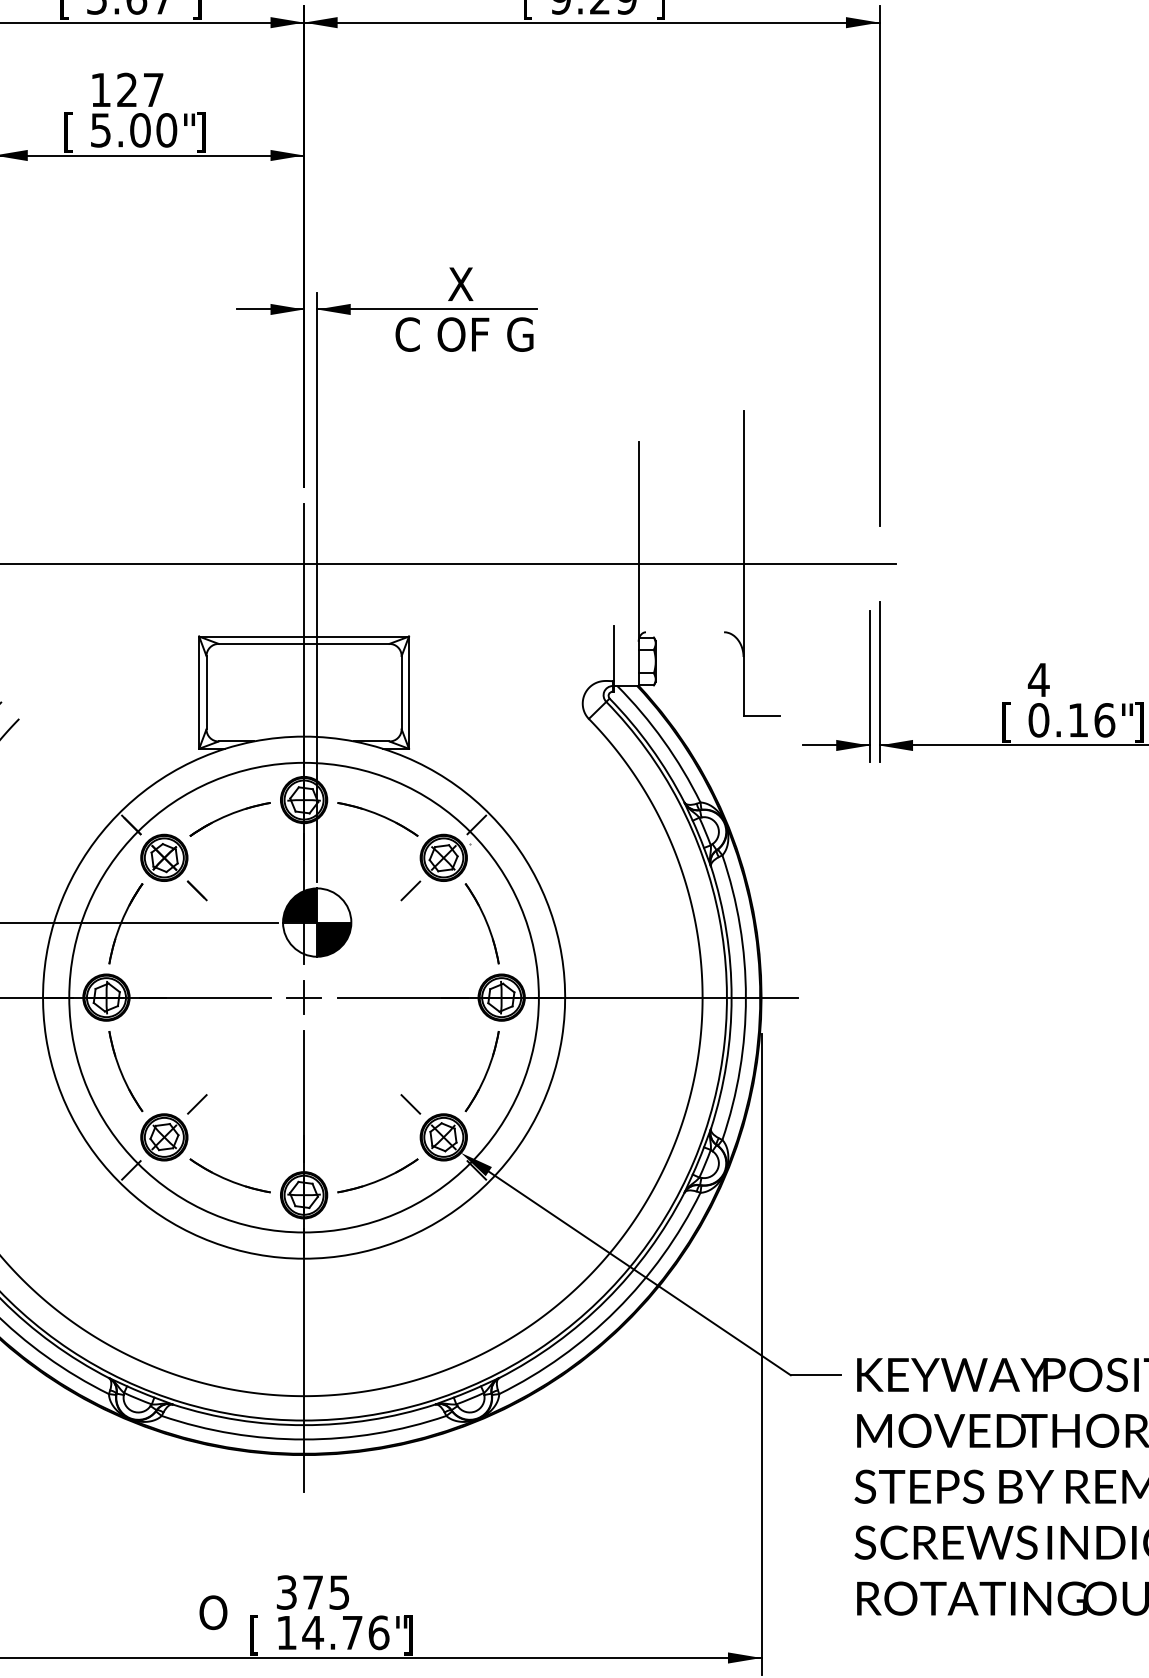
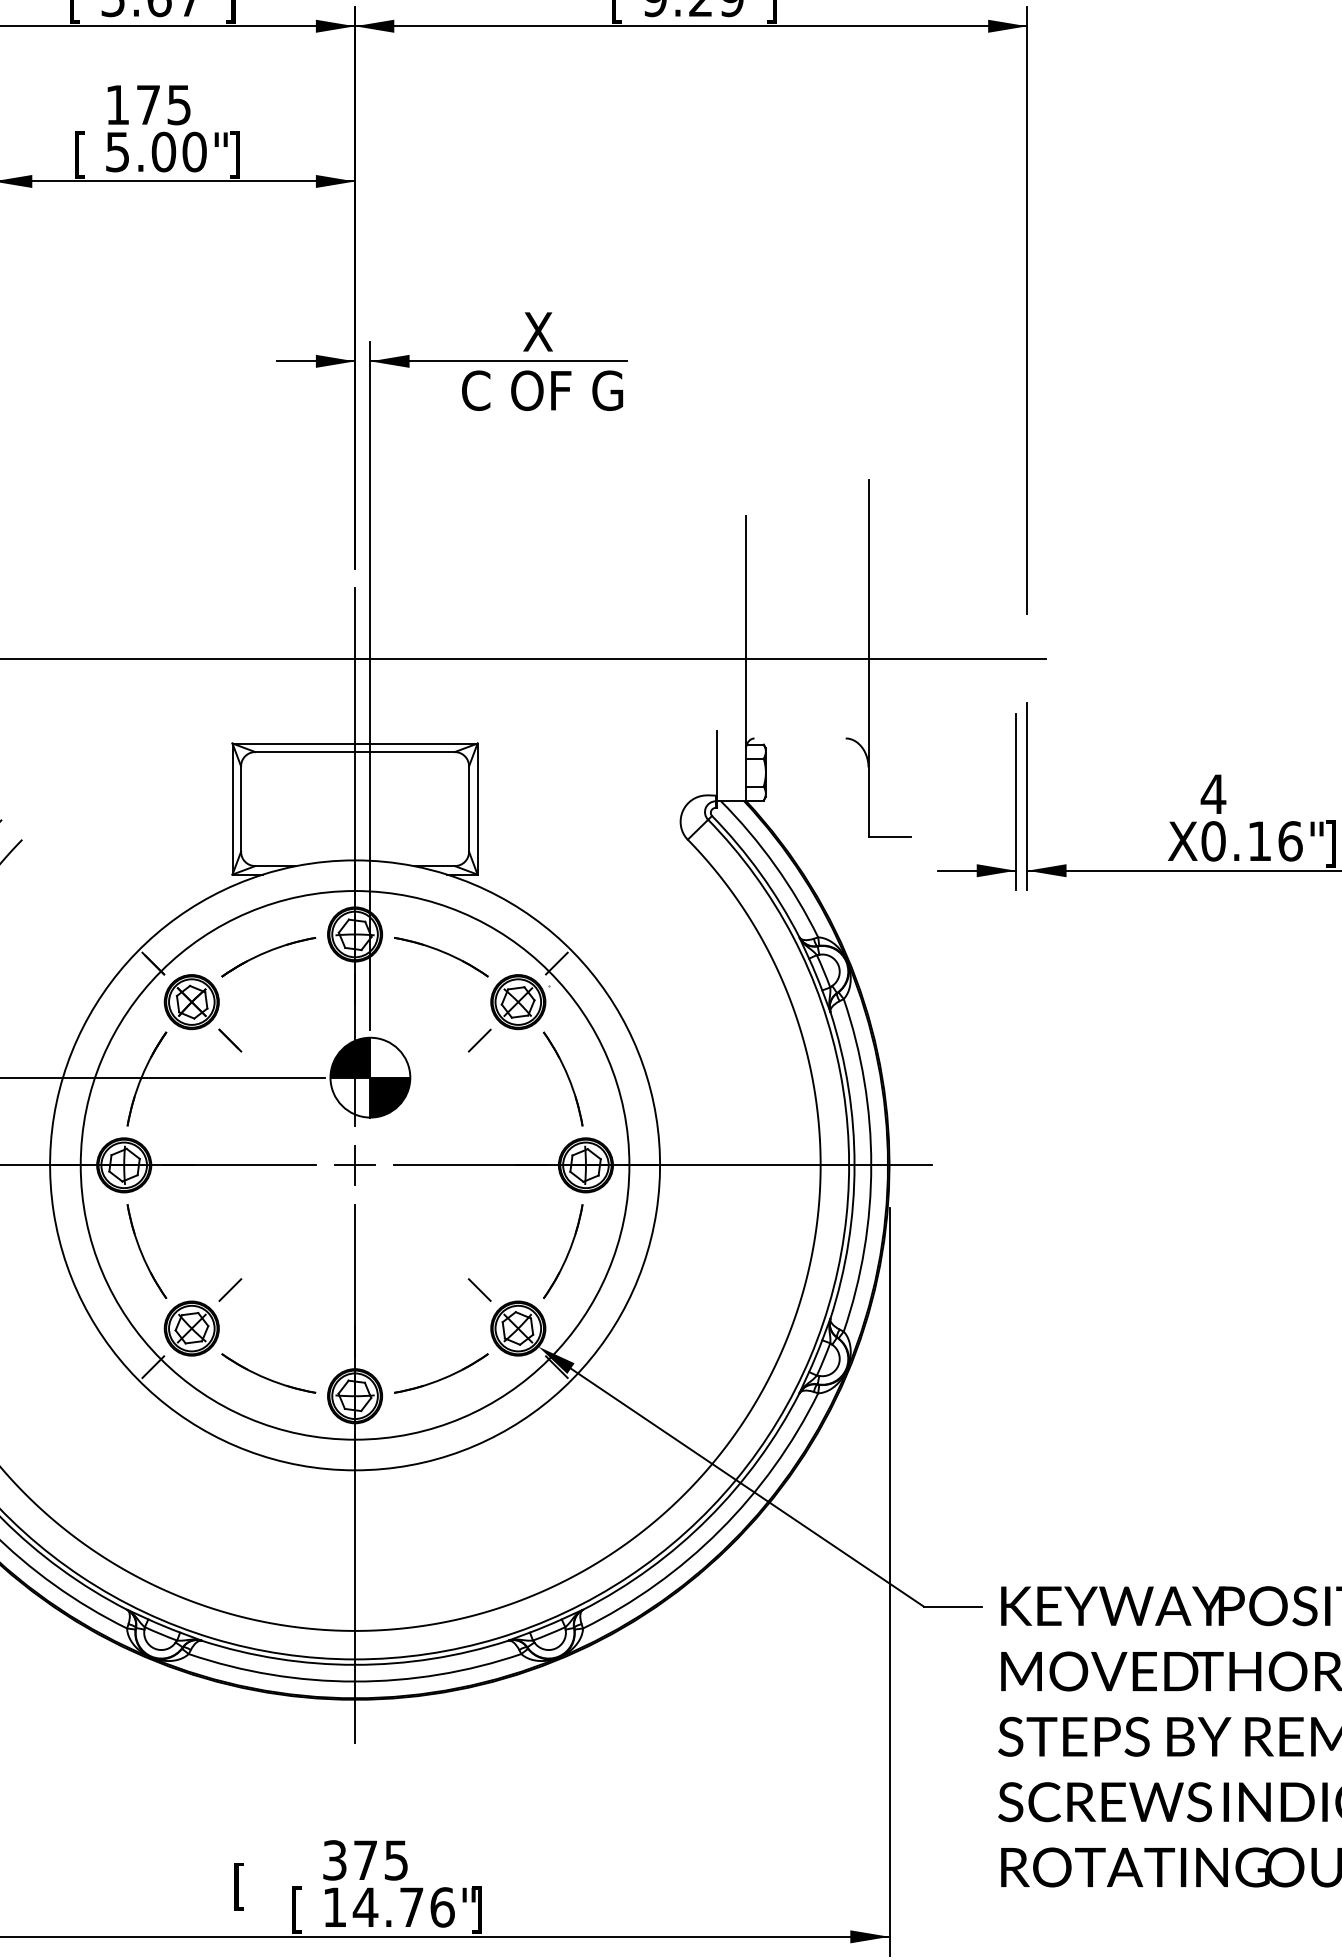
text: (140, 89) -> (163, 104), 127 -> 175
text: (1012, 722) -> (1182, 843), [ -> X
text: (213, 1615) -> (249, 1887), O -> [

